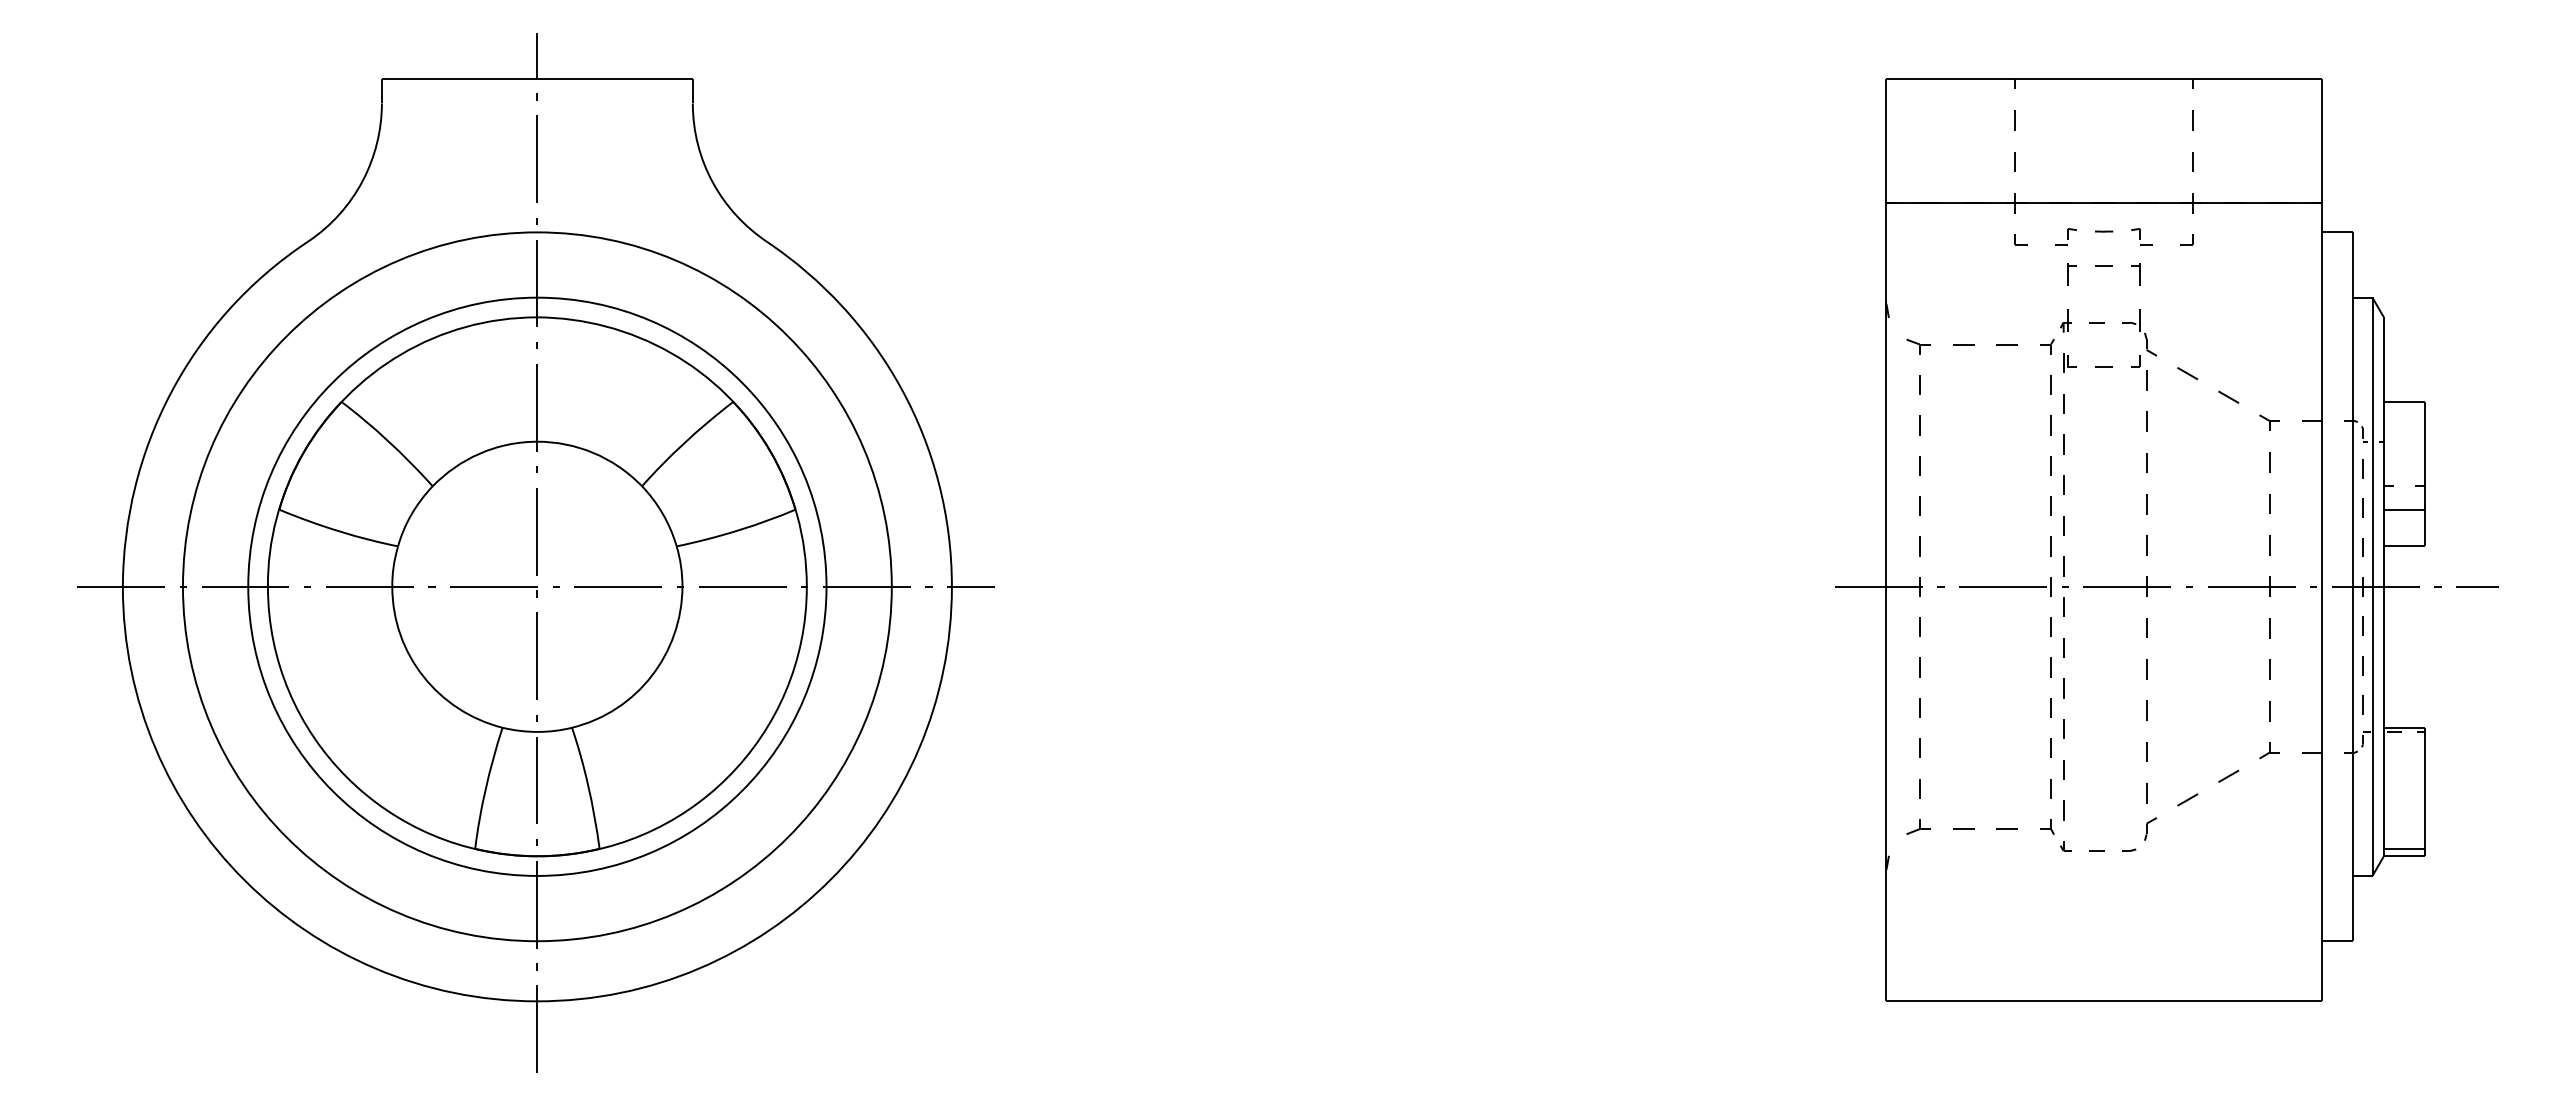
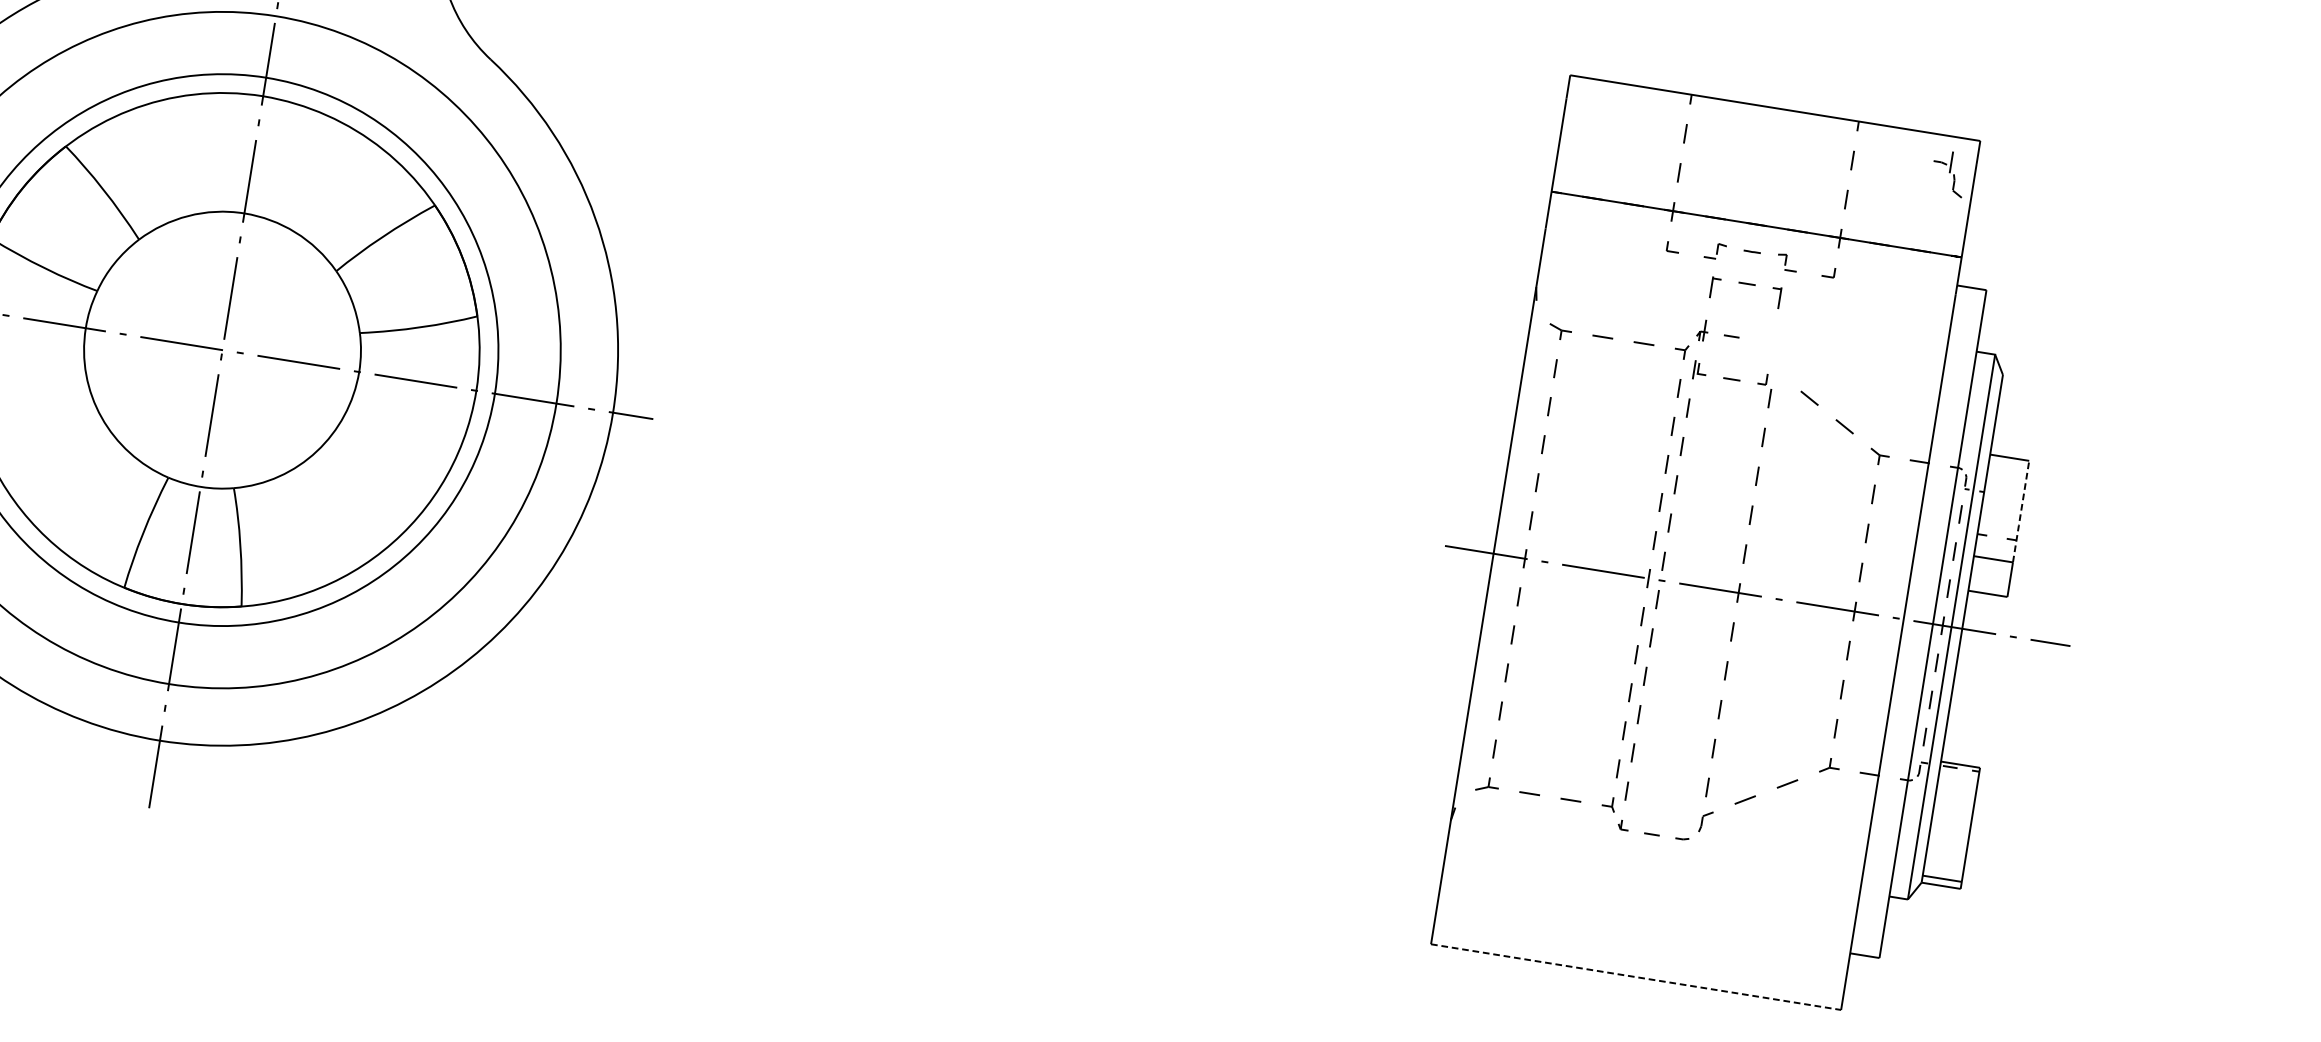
part: (2139, 332) -> (1948, 173), moved
line: (2425, 455) -> (2021, 511), solid -> dashed
line: (2104, 1001) -> (1636, 977), solid -> dashed

